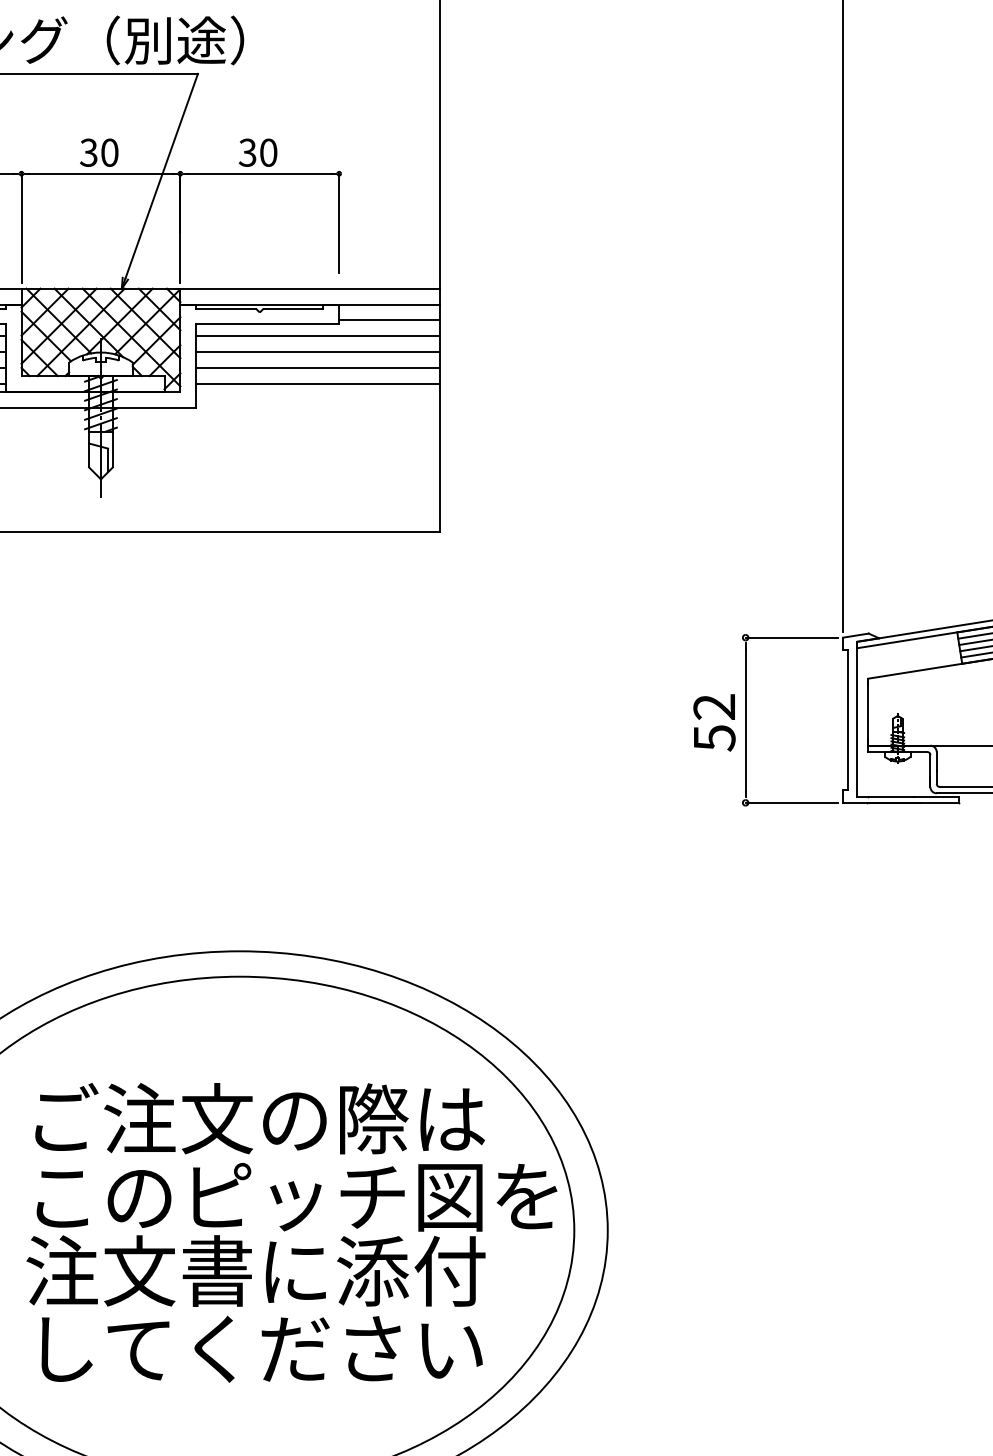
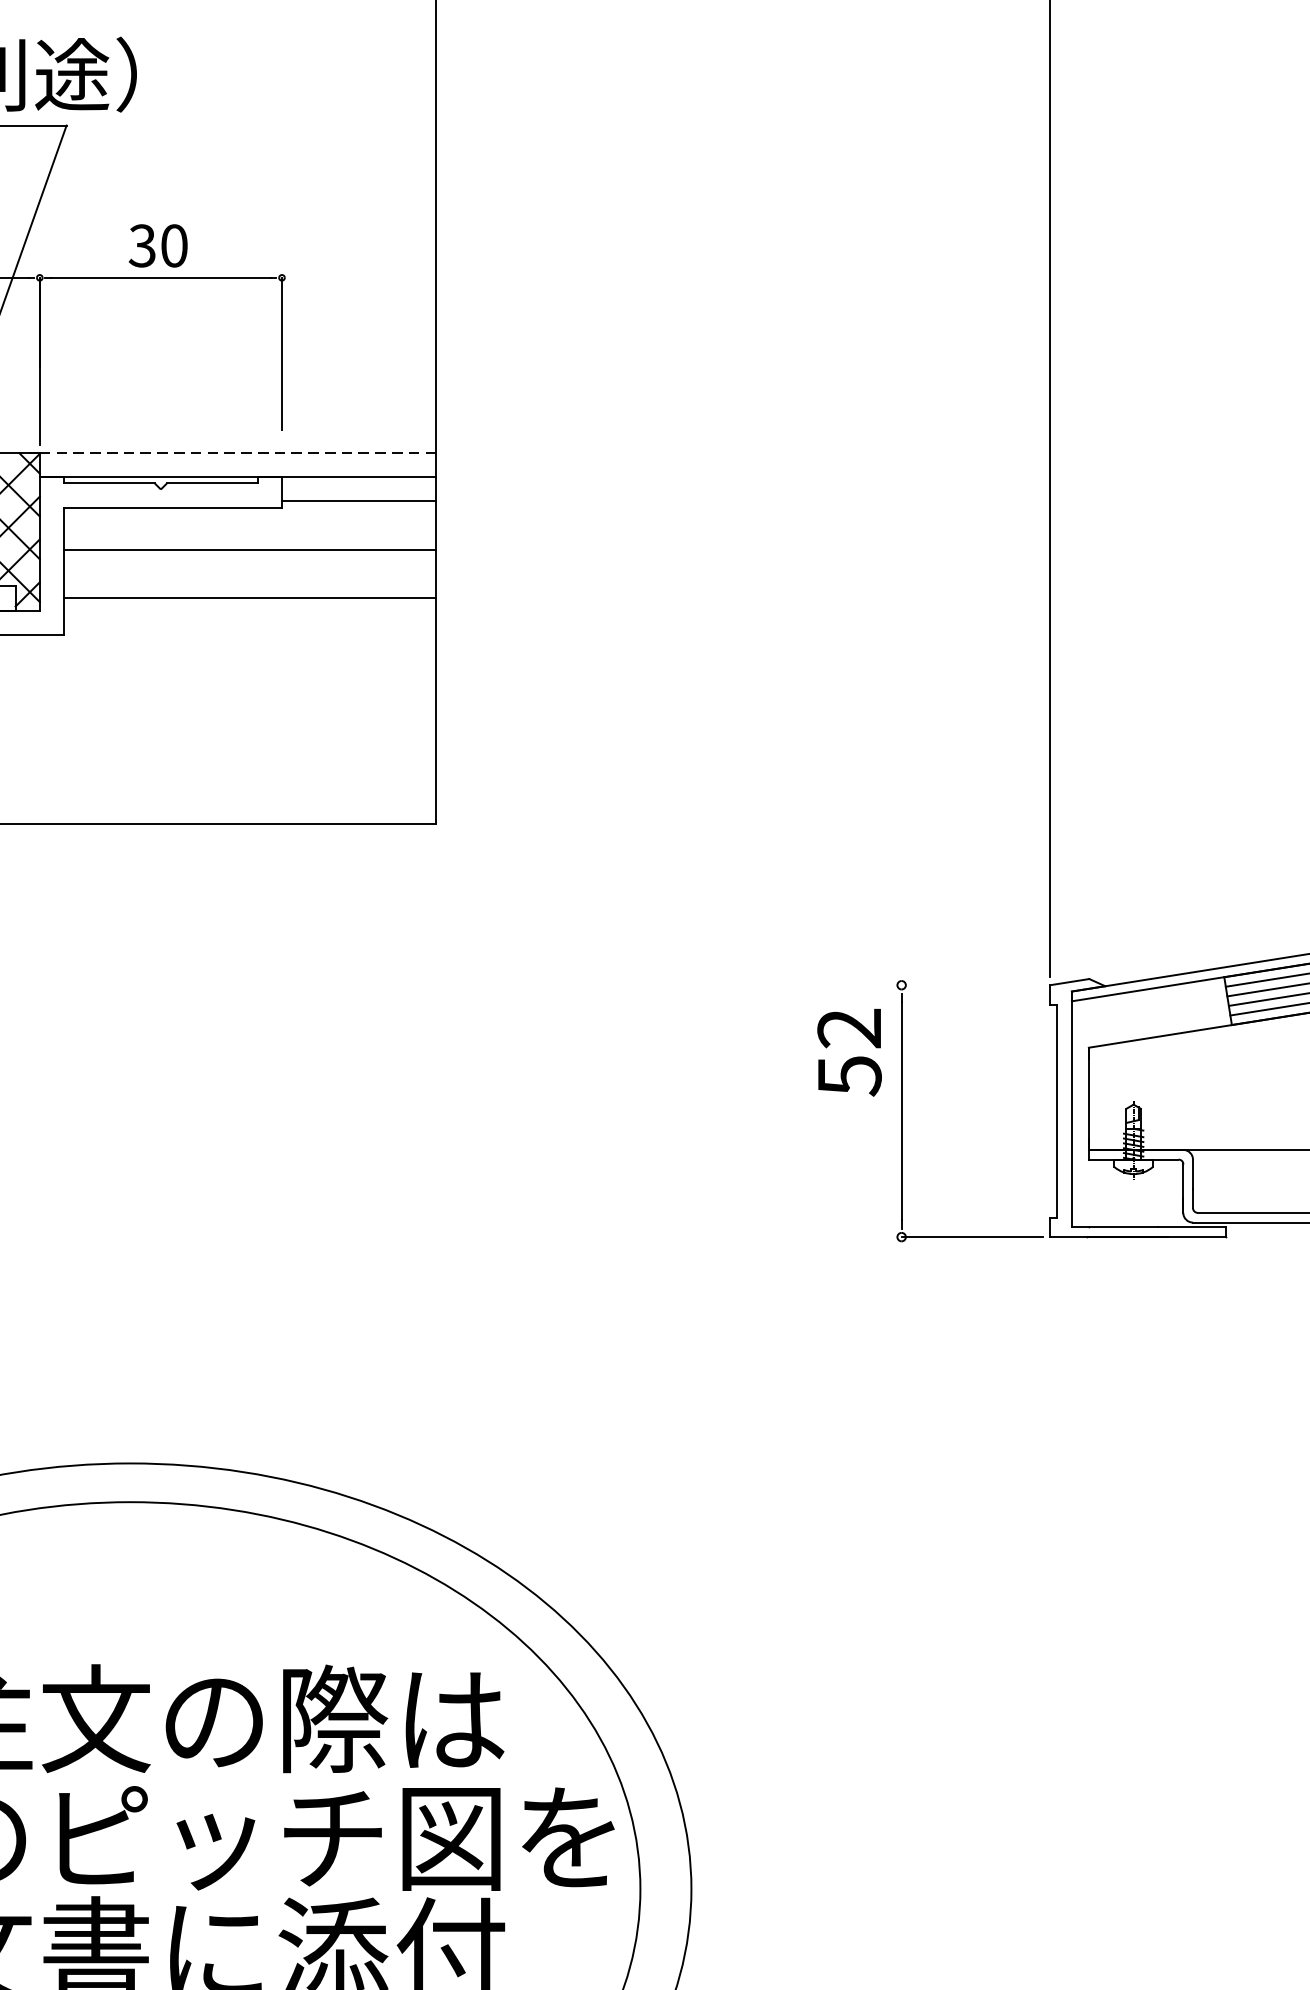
line: (310, 288) -> (238, 452), solid -> dashed
line: (318, 336) -> (250, 526), removed
line: (318, 367) -> (250, 573), removed
line: (791, 637) -> (971, 984), removed
text: (714, 722) -> (849, 1052), moved

